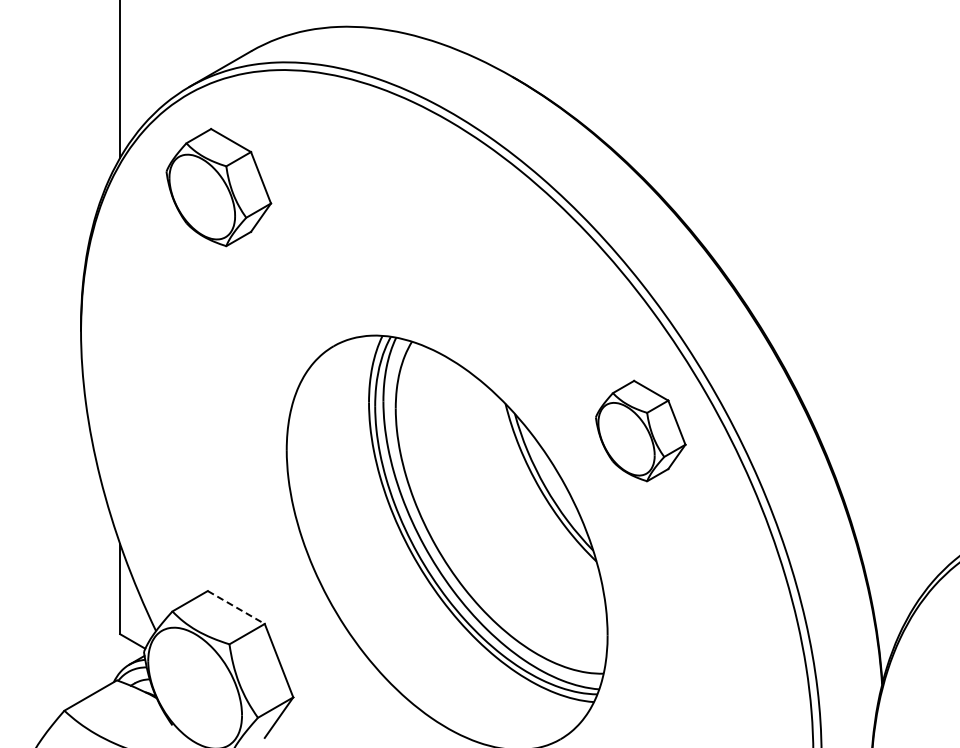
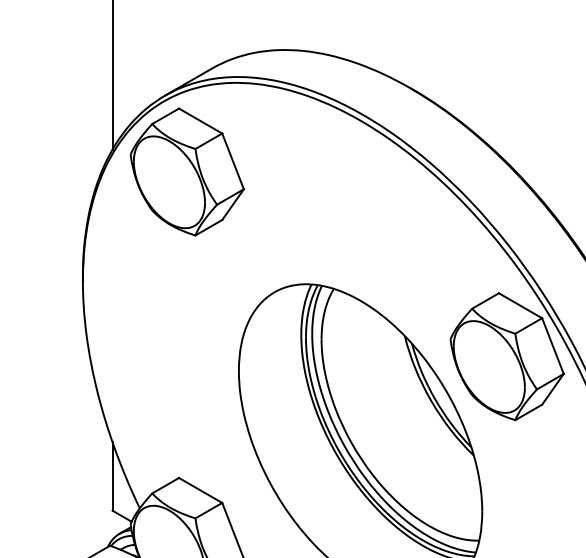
part: (218, 187) -> (187, 171), size x1.43
part: (640, 430) -> (507, 356), size x1.67
line: (236, 607) -> (200, 490), dashed -> solid

